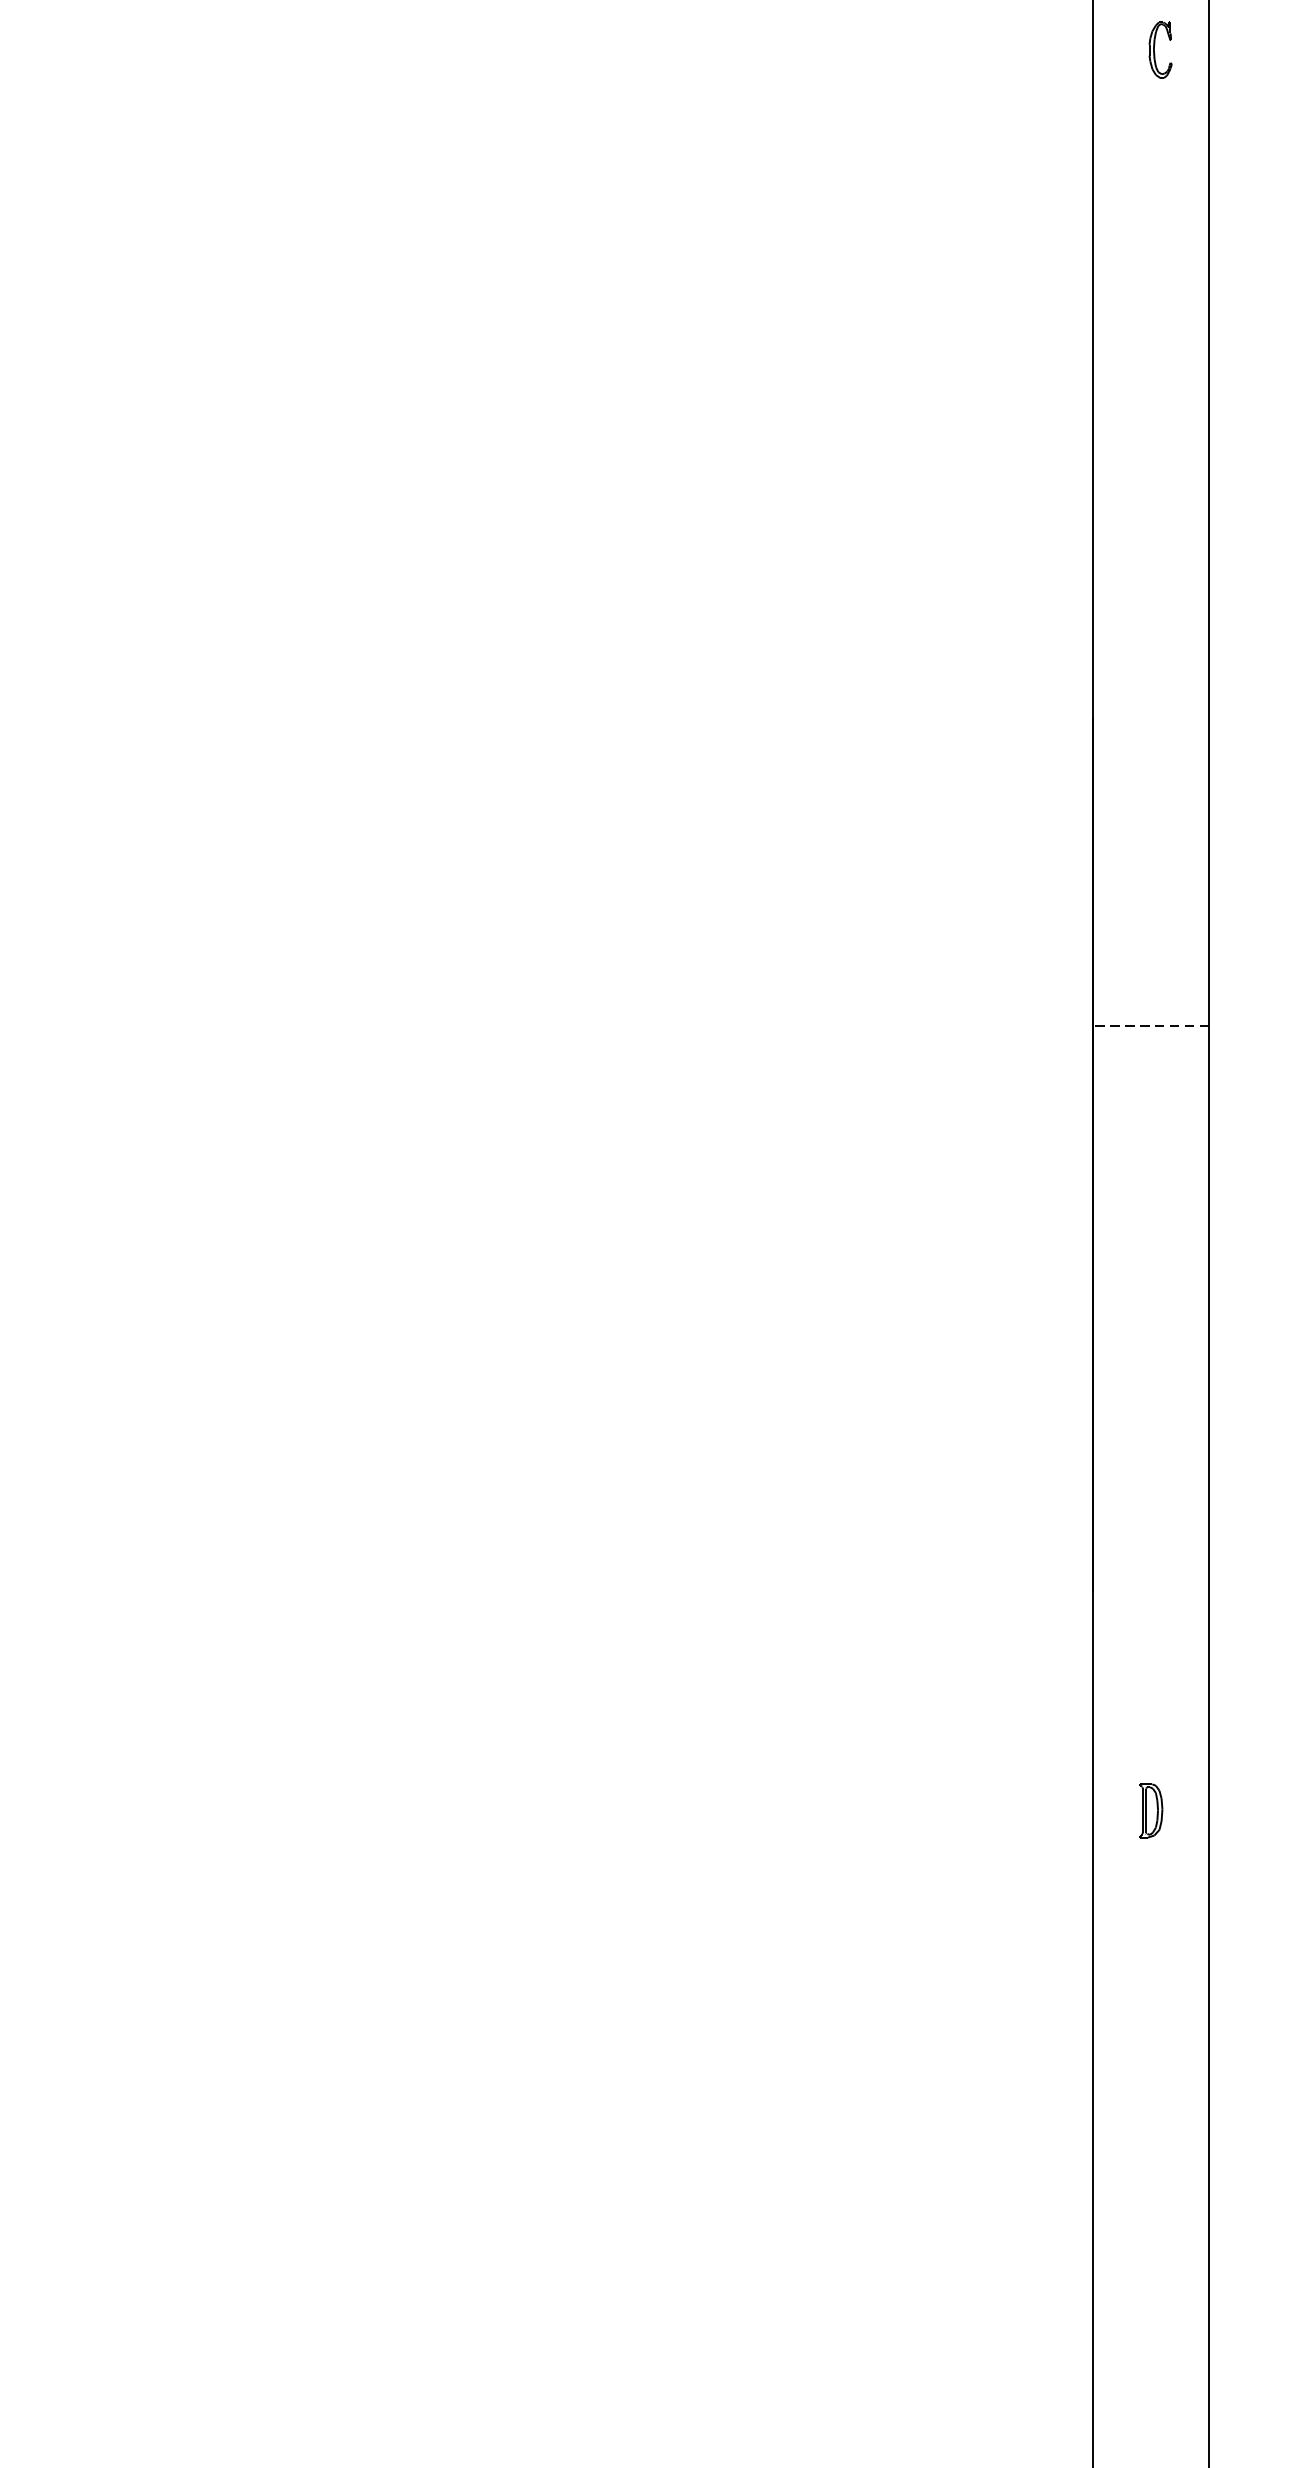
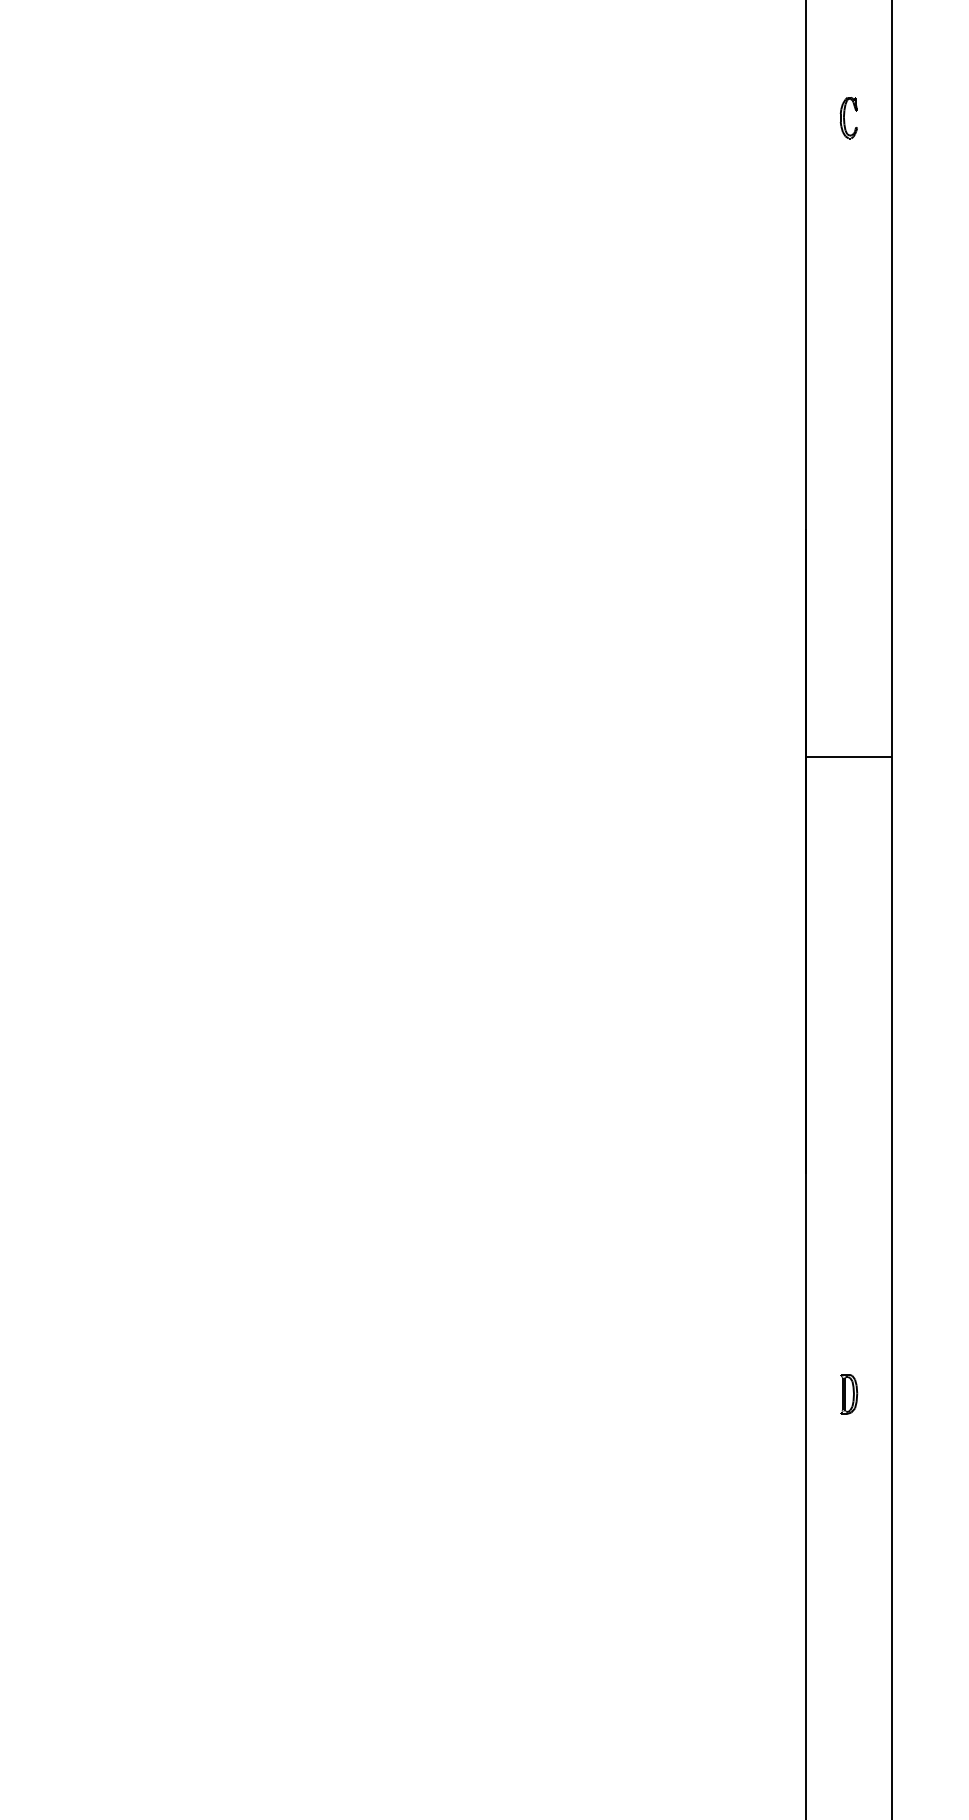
part: (1160, 50) -> (848, 118), moved
line: (1150, 1025) -> (848, 756), dashed -> solid
part: (1151, 1810) -> (849, 1394), moved

